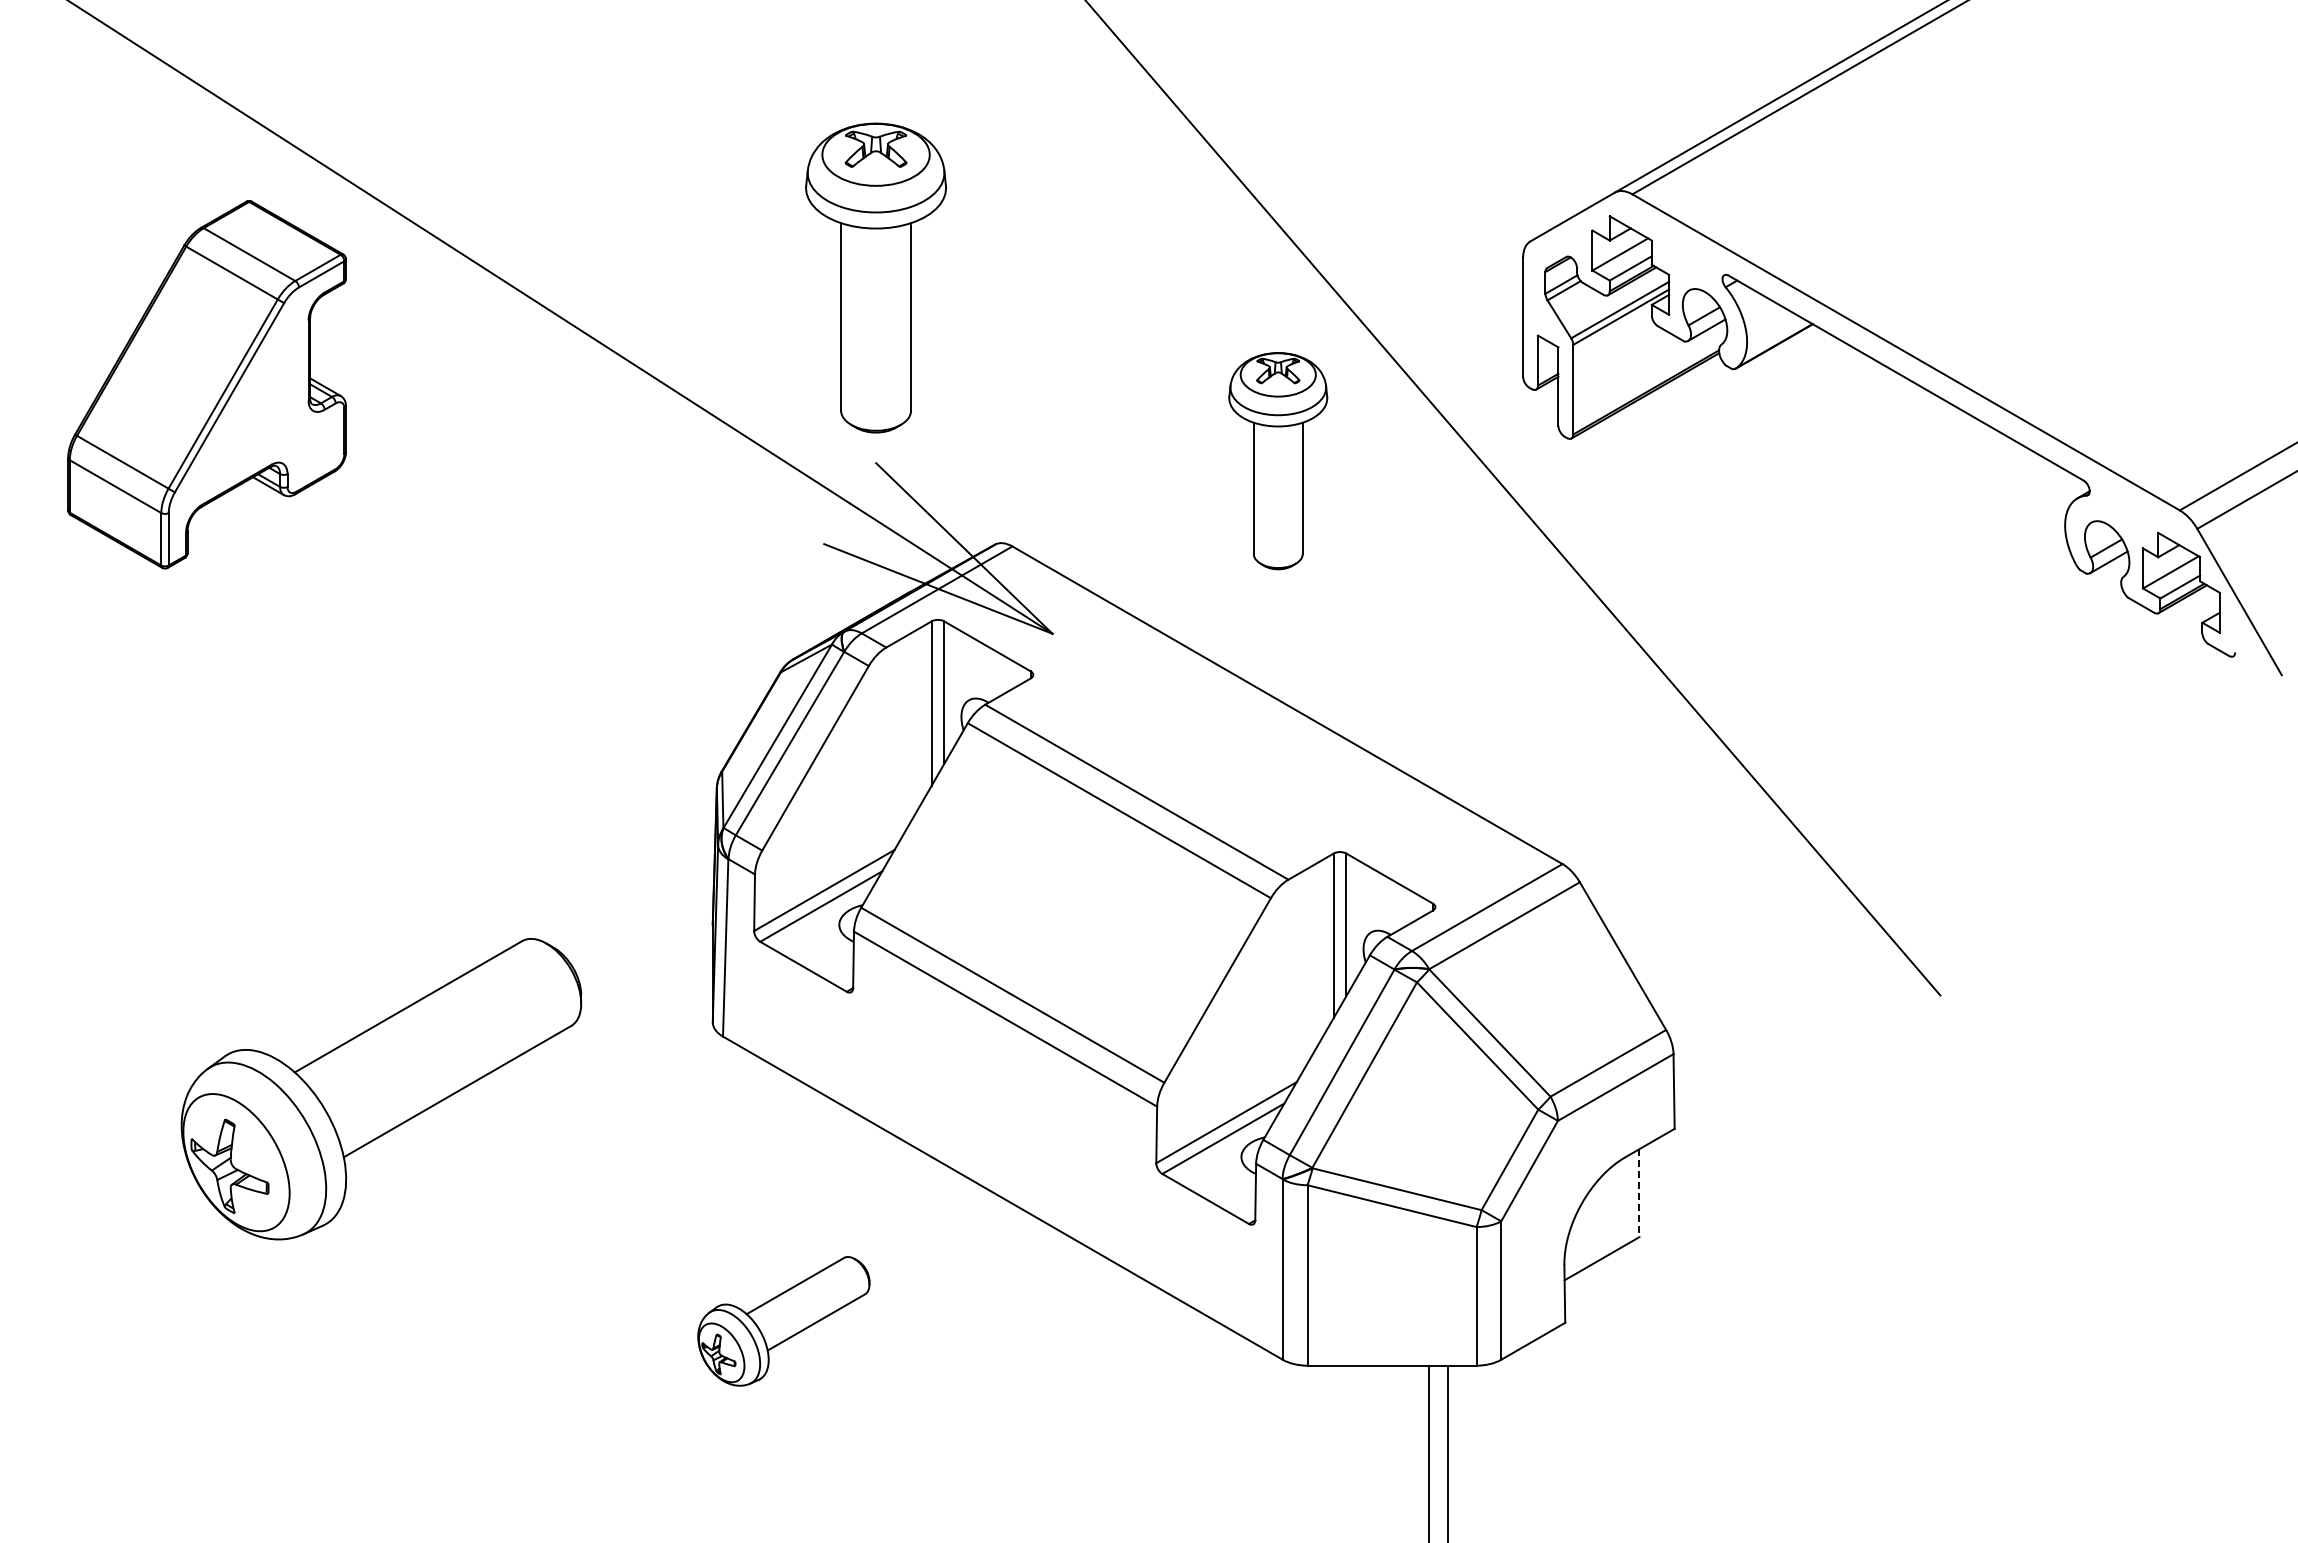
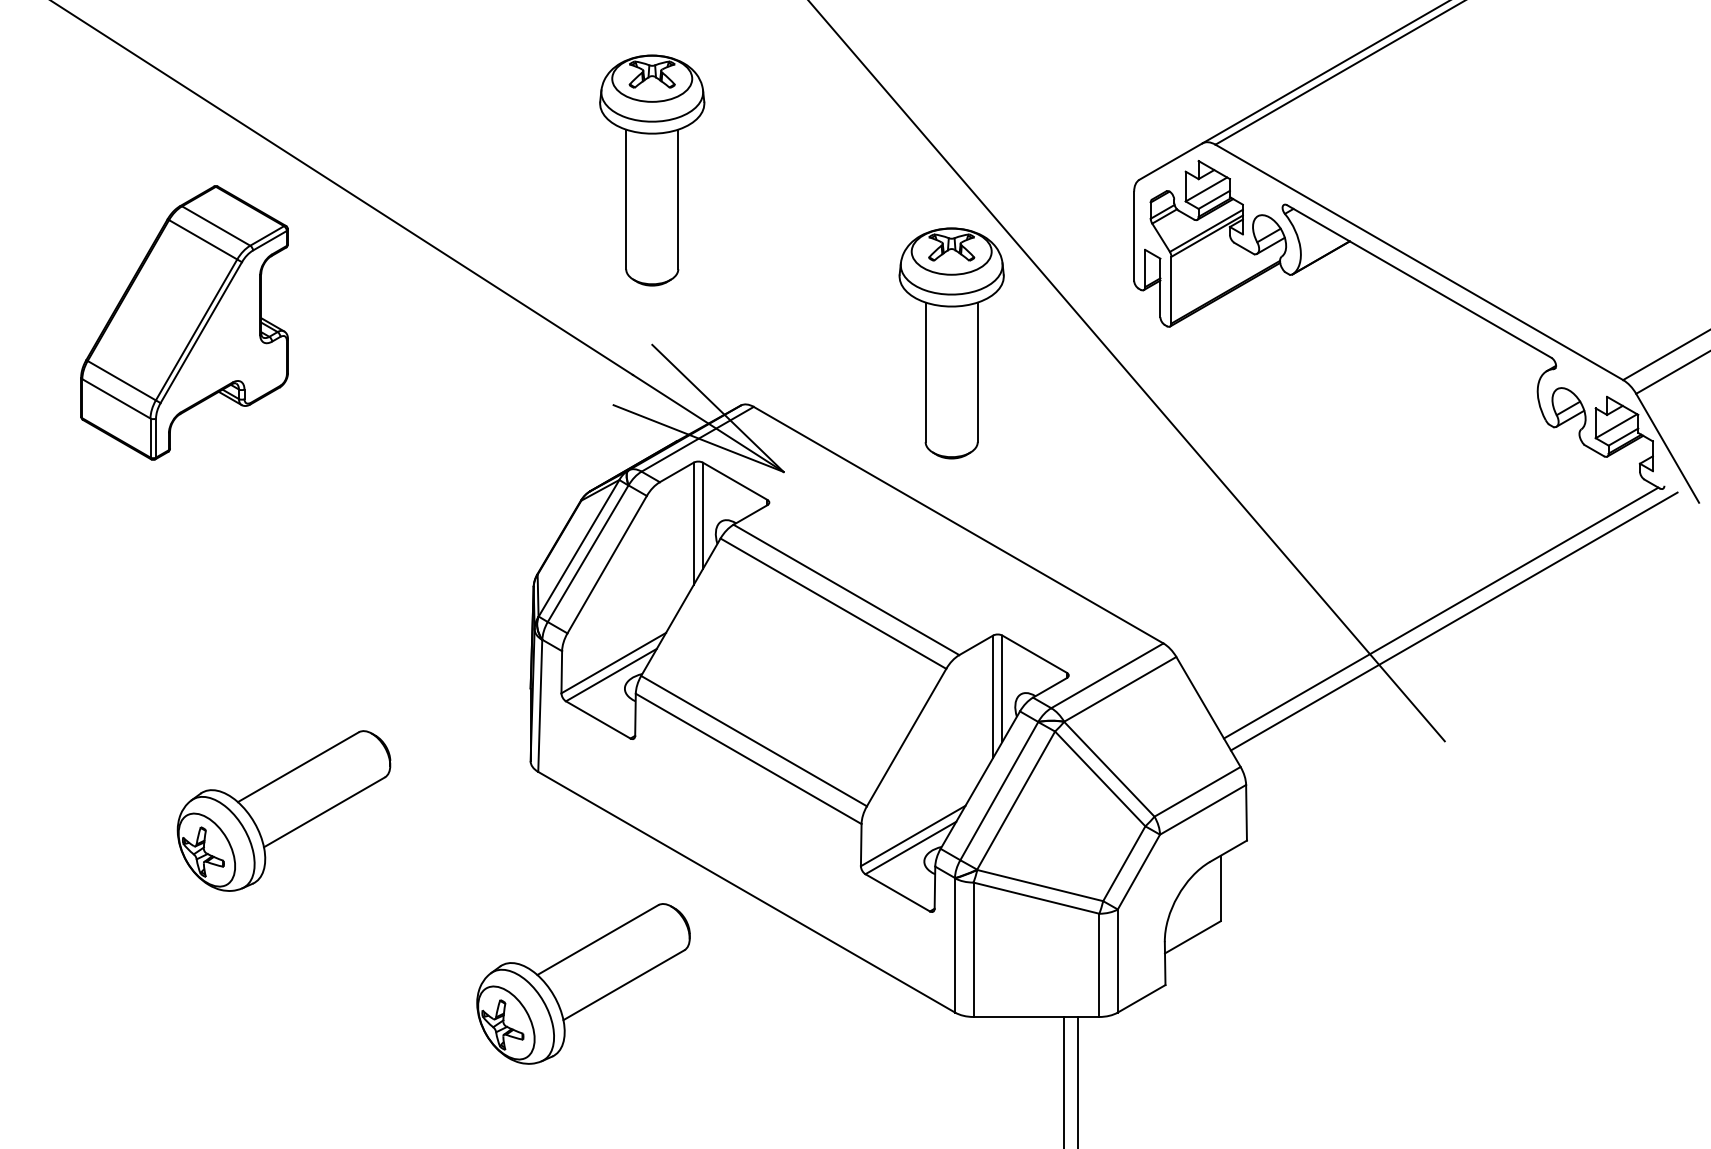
part: (875, 277) -> (651, 170), moved
part: (206, 384) -> (184, 322), moved
part: (1278, 460) -> (951, 342), size x1.43
line: (1935, 822) -> (1441, 612), added
line: (1952, 834) -> (1453, 621), added
part: (381, 1088) -> (283, 810), size x0.71
line: (1639, 1193) -> (1220, 888), dashed -> solid
part: (783, 1321) -> (583, 984), size x1.67

